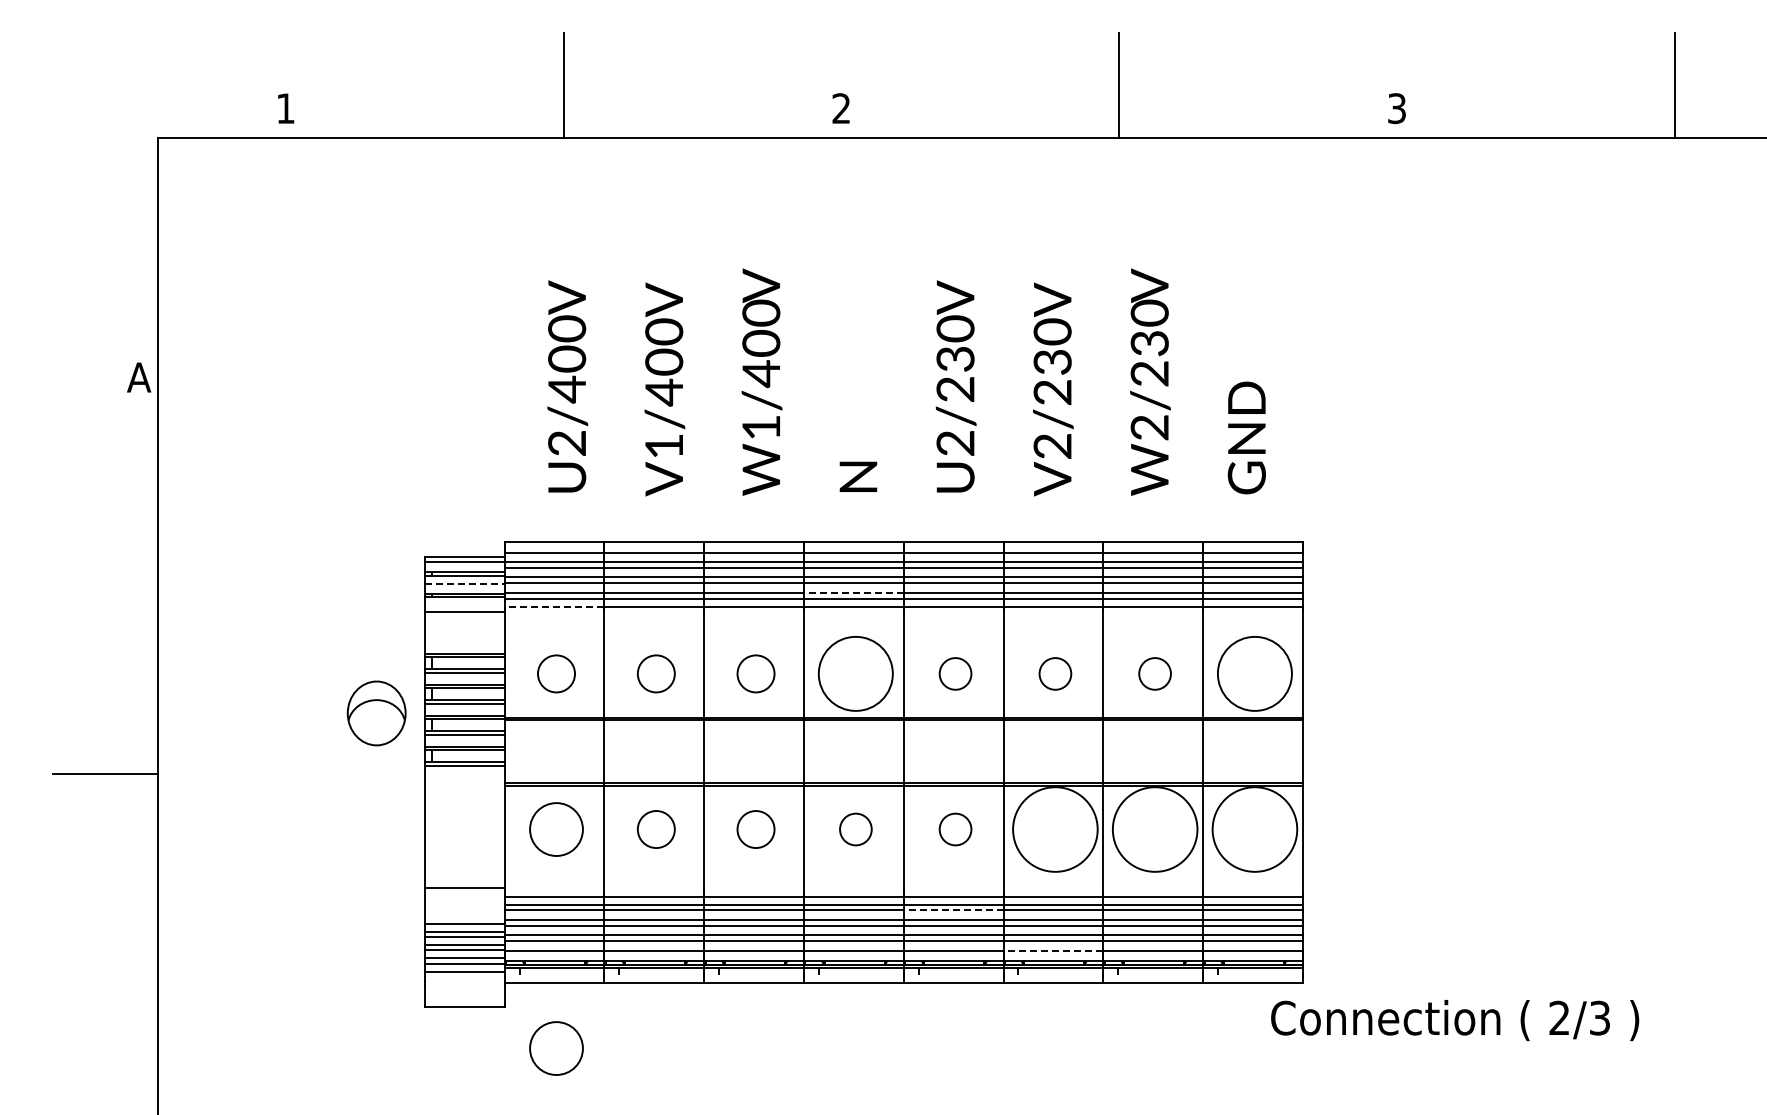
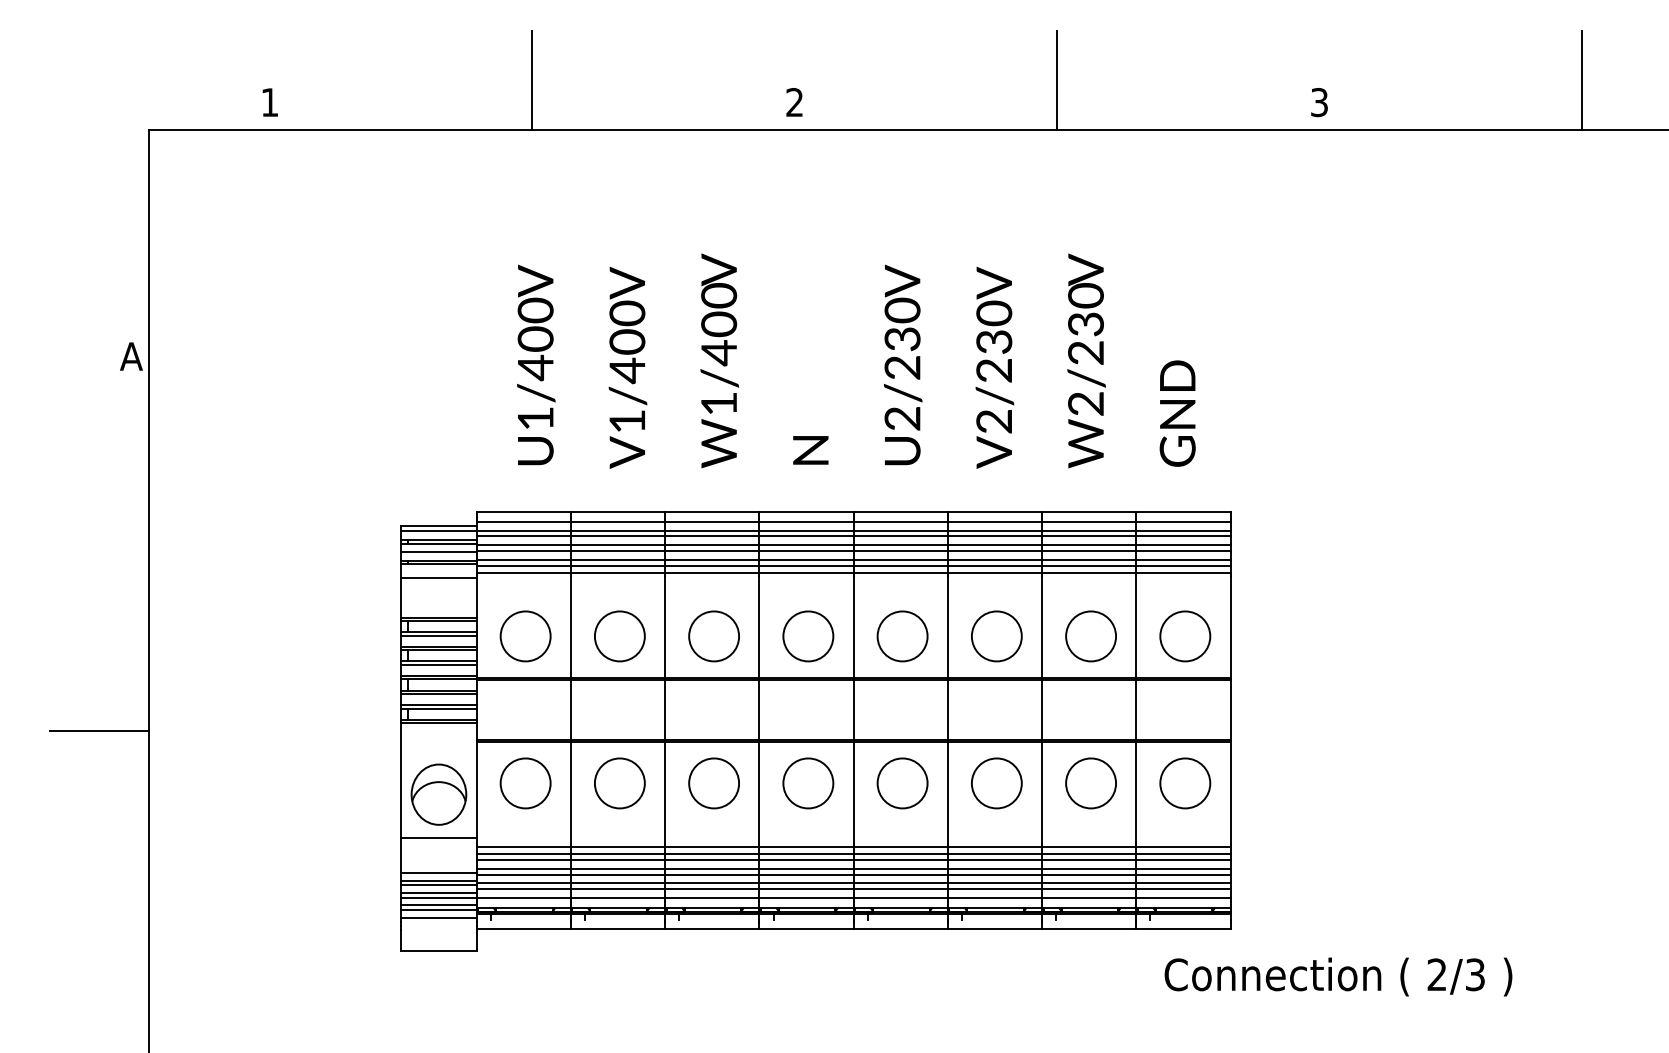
text: (566, 443) -> (535, 418), U2/400 -> U1/400
line: (464, 584) -> (438, 552), dashed -> solid
line: (853, 592) -> (806, 559), dashed -> solid
line: (554, 606) -> (523, 572), dashed -> solid
circle: (556, 673) -> (525, 636), size x1.43
circle: (656, 673) -> (620, 636), size x1.43
circle: (755, 673) -> (713, 636), size x1.43
circle: (855, 673) -> (808, 636), size x0.71
circle: (955, 673) -> (902, 636), size x1.67
circle: (1055, 673) -> (996, 636), size x1.67
circle: (1154, 673) -> (1090, 636), size x1.67
circle: (1254, 673) -> (1184, 636), size x0.71
part: (376, 713) -> (438, 794), moved
circle: (656, 829) -> (620, 783), size x1.43
circle: (755, 829) -> (713, 783), size x1.43
circle: (855, 829) -> (808, 783), size x1.67
circle: (955, 829) -> (902, 783), size x1.67
circle: (1054, 829) -> (996, 783), size x0.62
circle: (1154, 829) -> (1090, 783), size x0.62
circle: (1254, 829) -> (1184, 783), size x0.62
line: (953, 910) -> (900, 859), dashed -> solid
line: (1053, 950) -> (995, 897), dashed -> solid
text: (1455, 1020) -> (1338, 977), moved
circle: (556, 1048) -> (525, 990), removed

